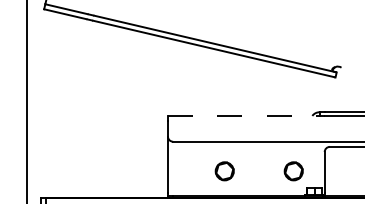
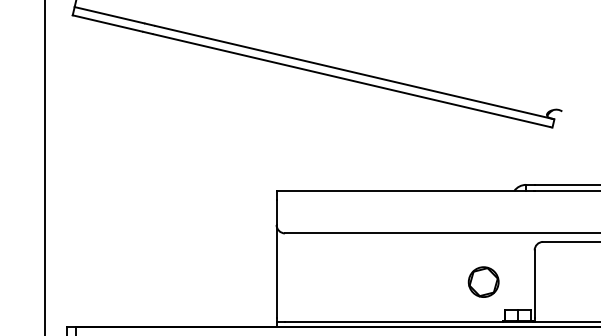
line: (246, 115) -> (405, 190), dashed -> solid
circle: (224, 171) -> (369, 282), removed

